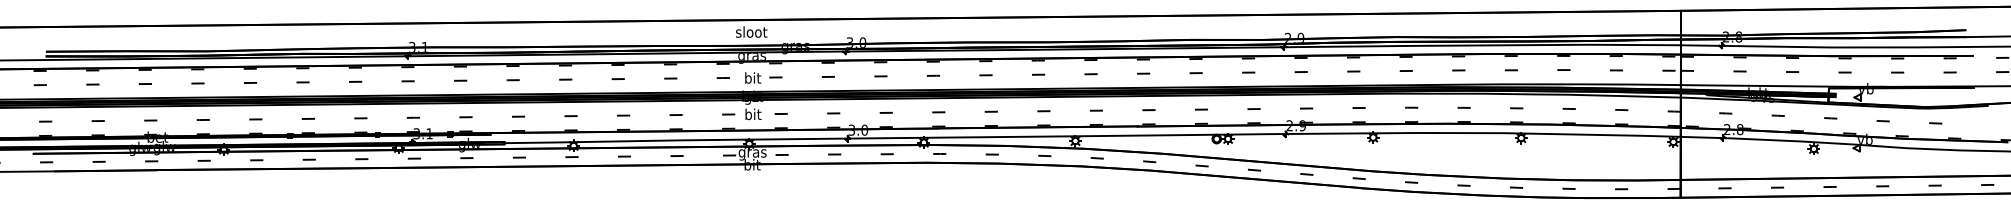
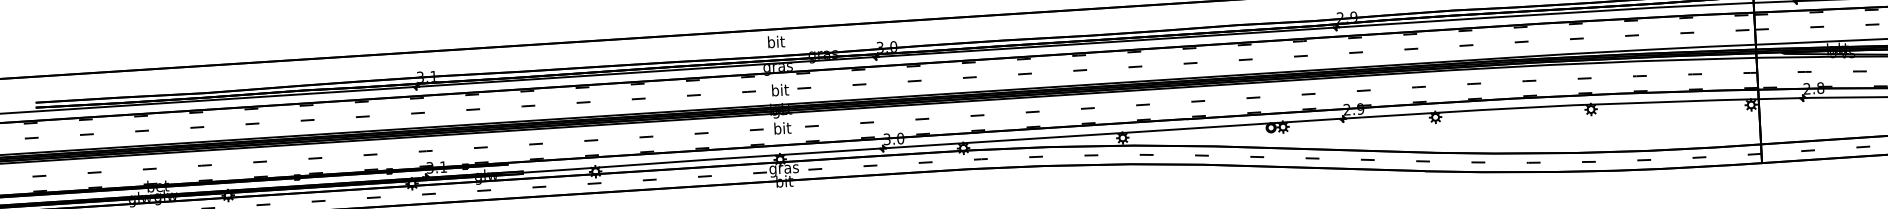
text: (751, 31) -> (776, 41), sloot -> bit

